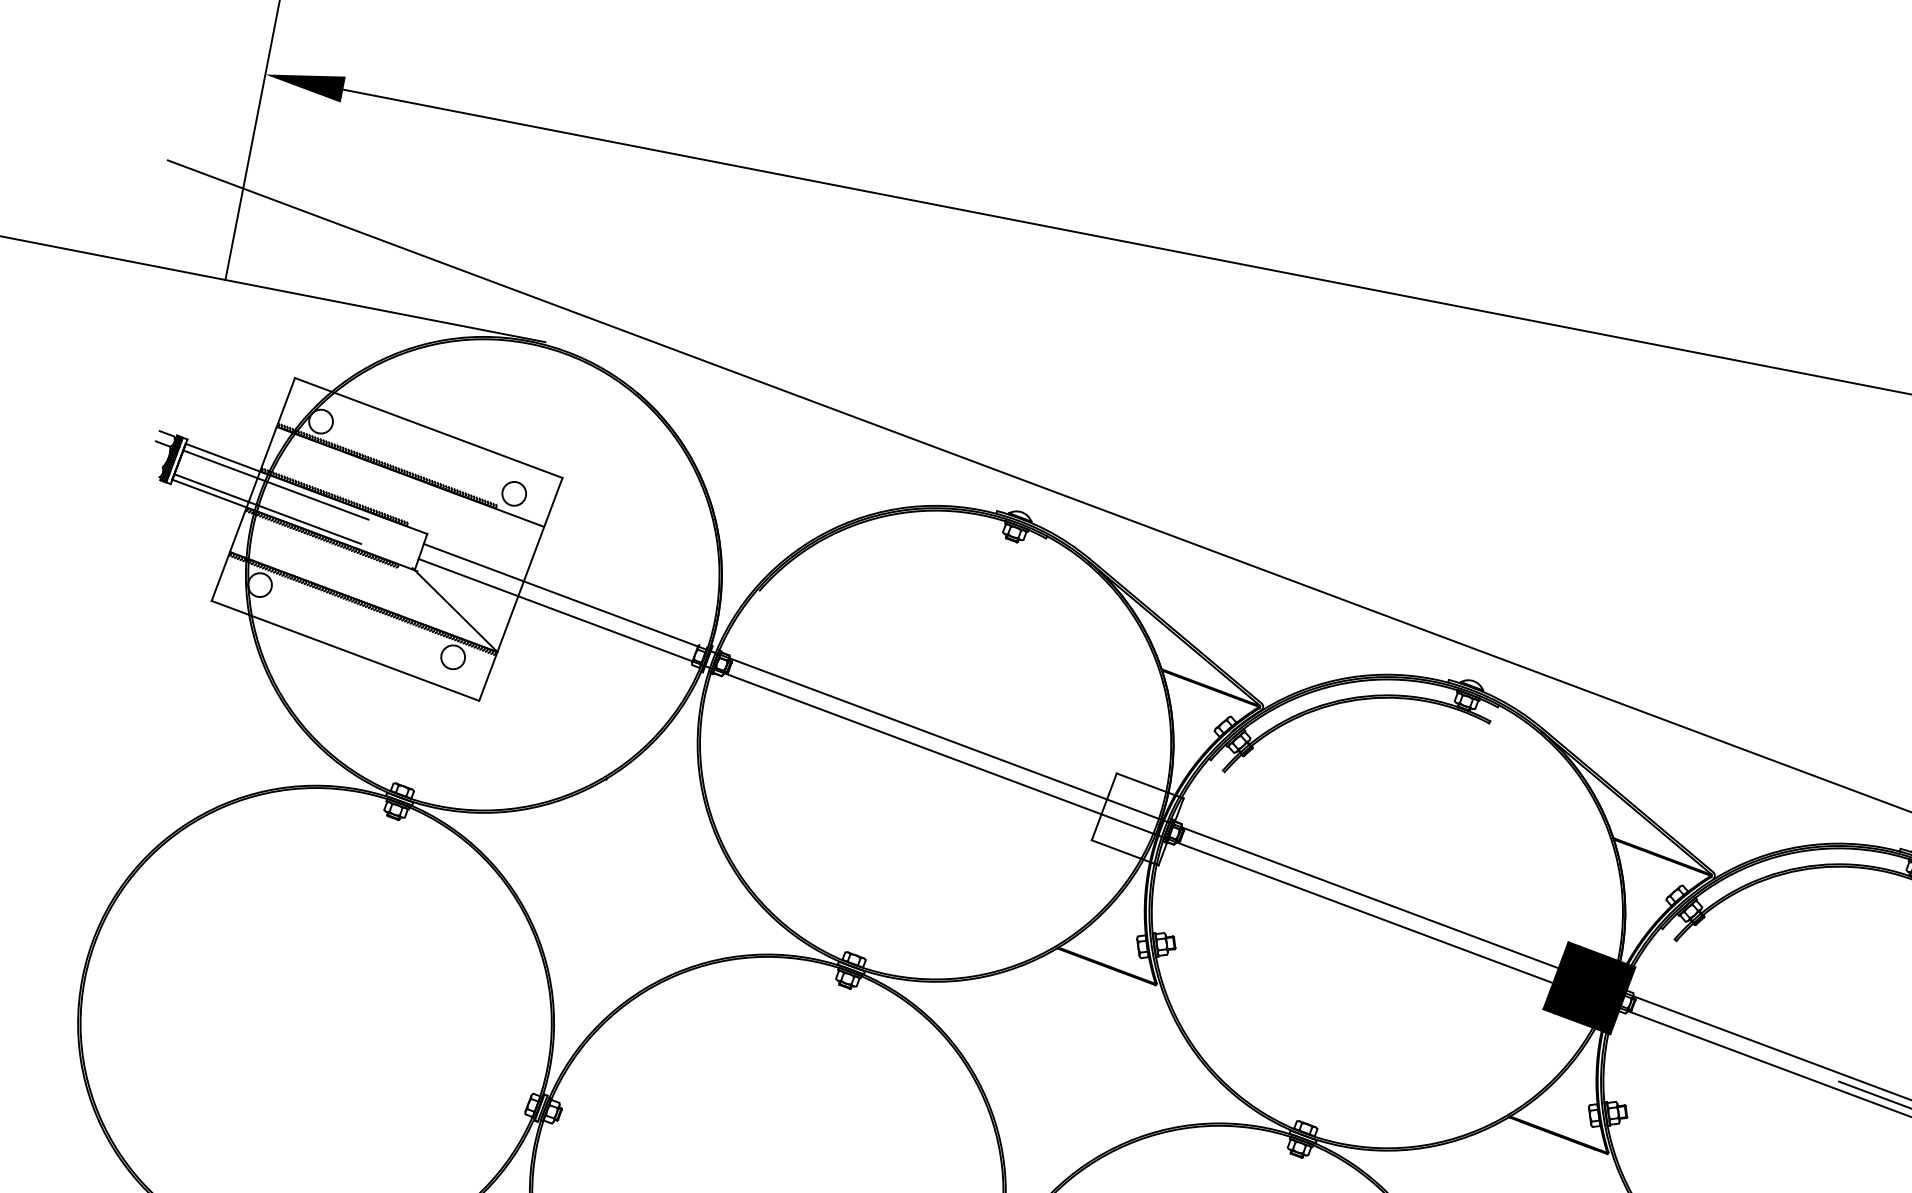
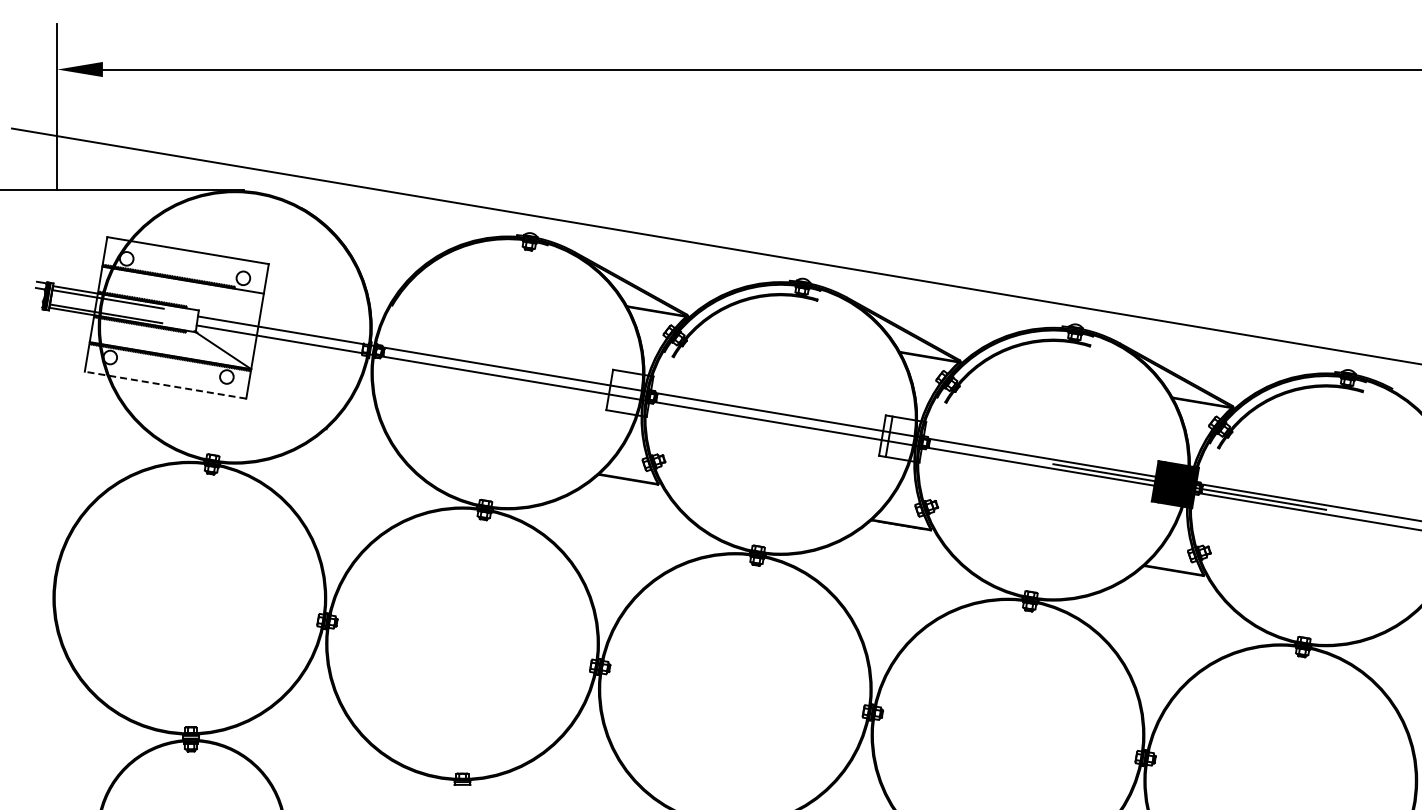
line: (345, 651) -> (165, 385), solid -> dashed
fill: (1589, 987) -> (902, 438), removed

